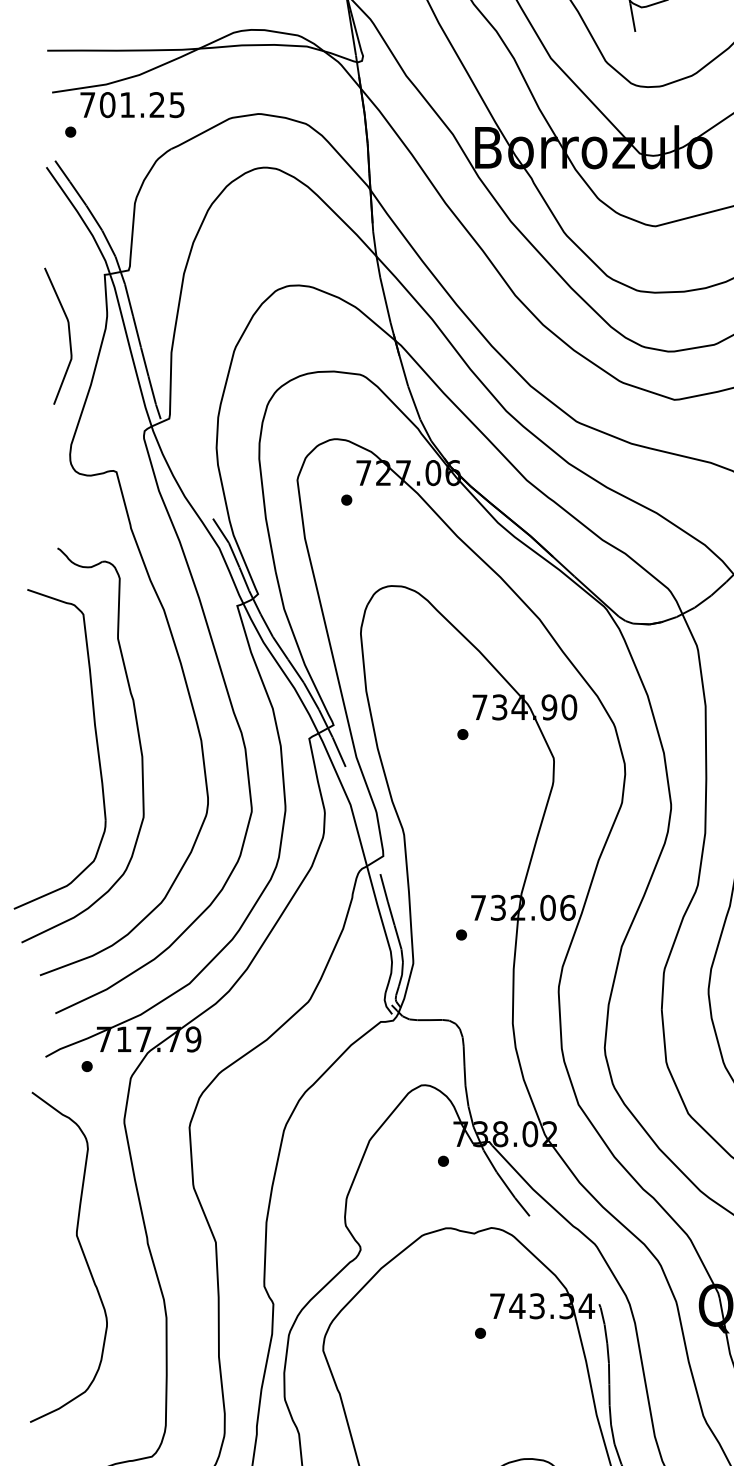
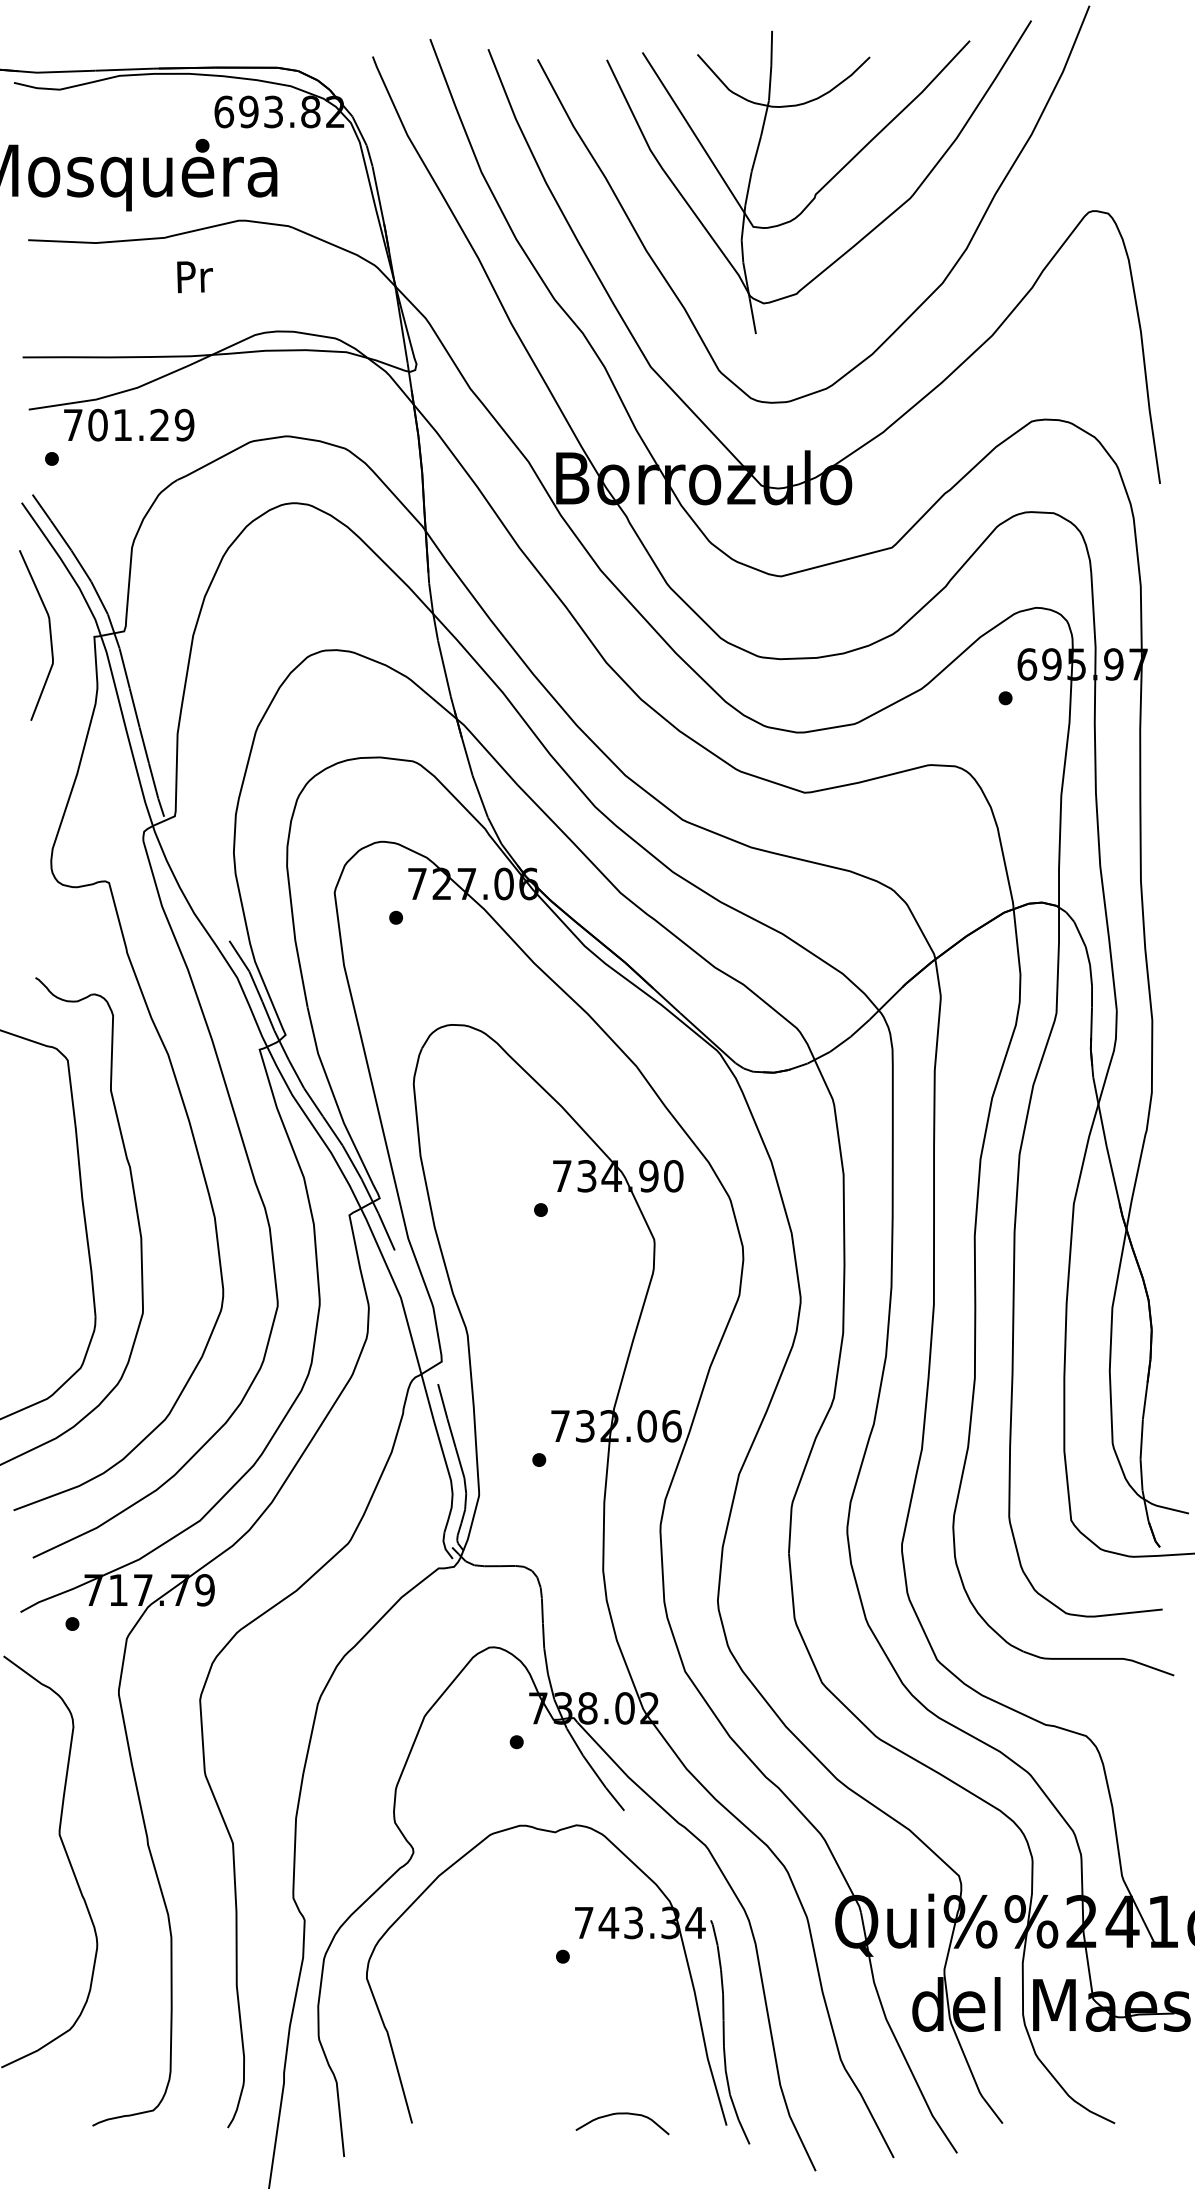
text: (177, 104) -> (184, 424), 701.25 -> 701.29
curve: (68, 336) -> (49, 635), moved

